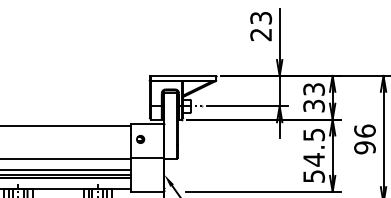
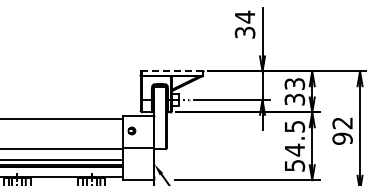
text: (260, 26) -> (244, 24), 23 -> 34
line: (183, 76) -> (172, 71), solid -> dashed
text: (364, 131) -> (342, 123), 96 -> 92

